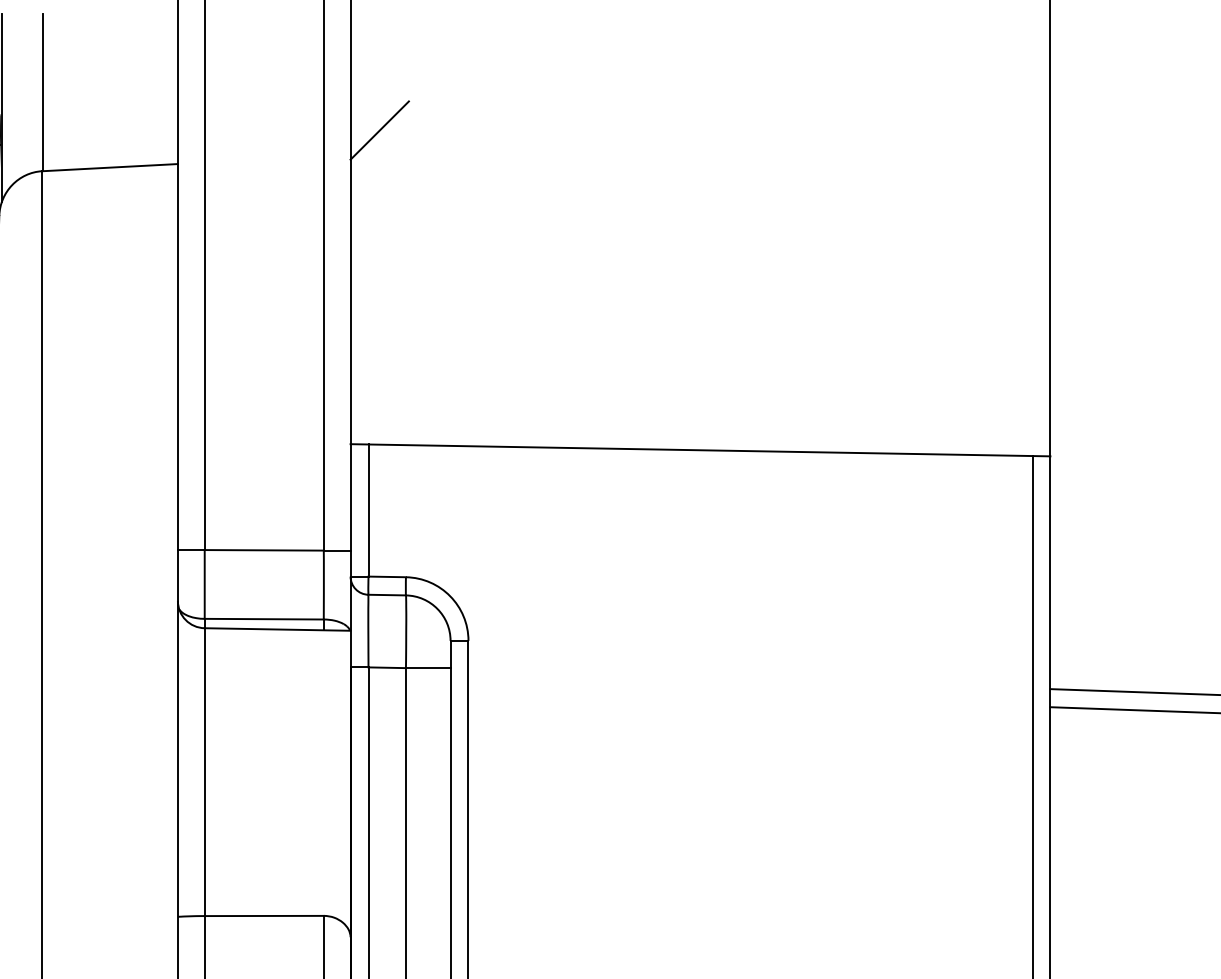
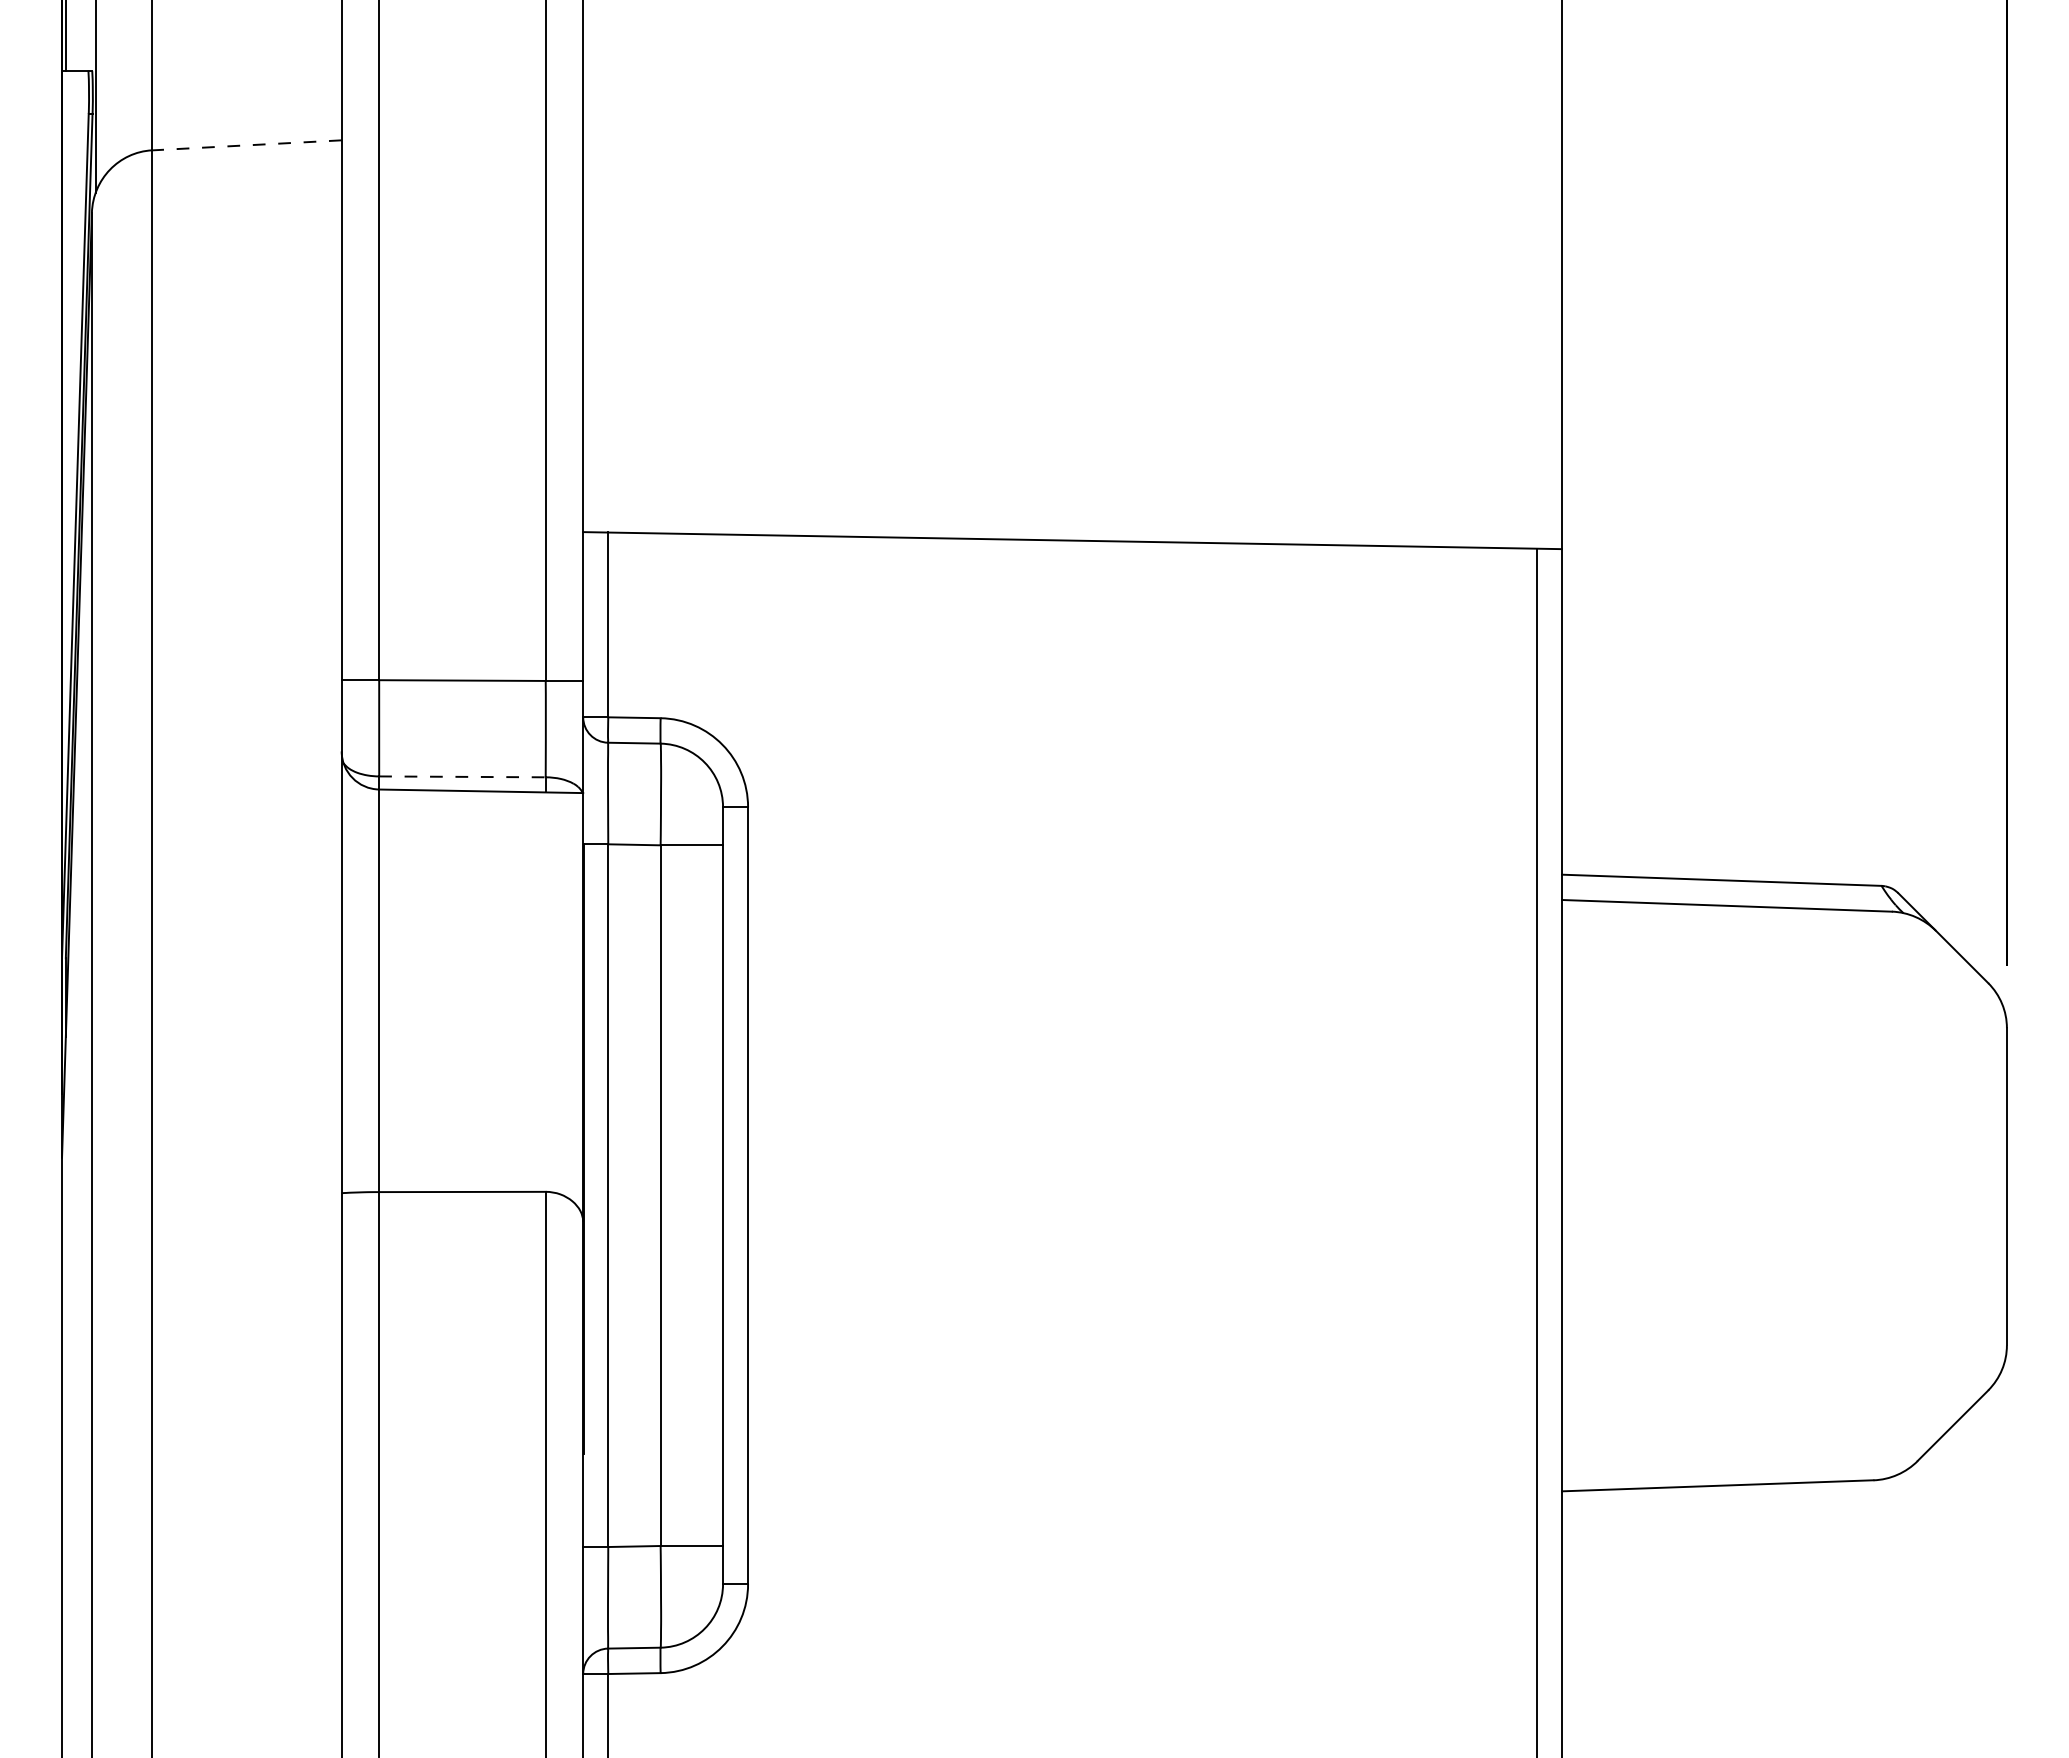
line: (379, 130) -> (623, 93), removed
line: (109, 167) -> (246, 145), solid -> dashed
line: (264, 618) -> (462, 776), solid -> dashed

